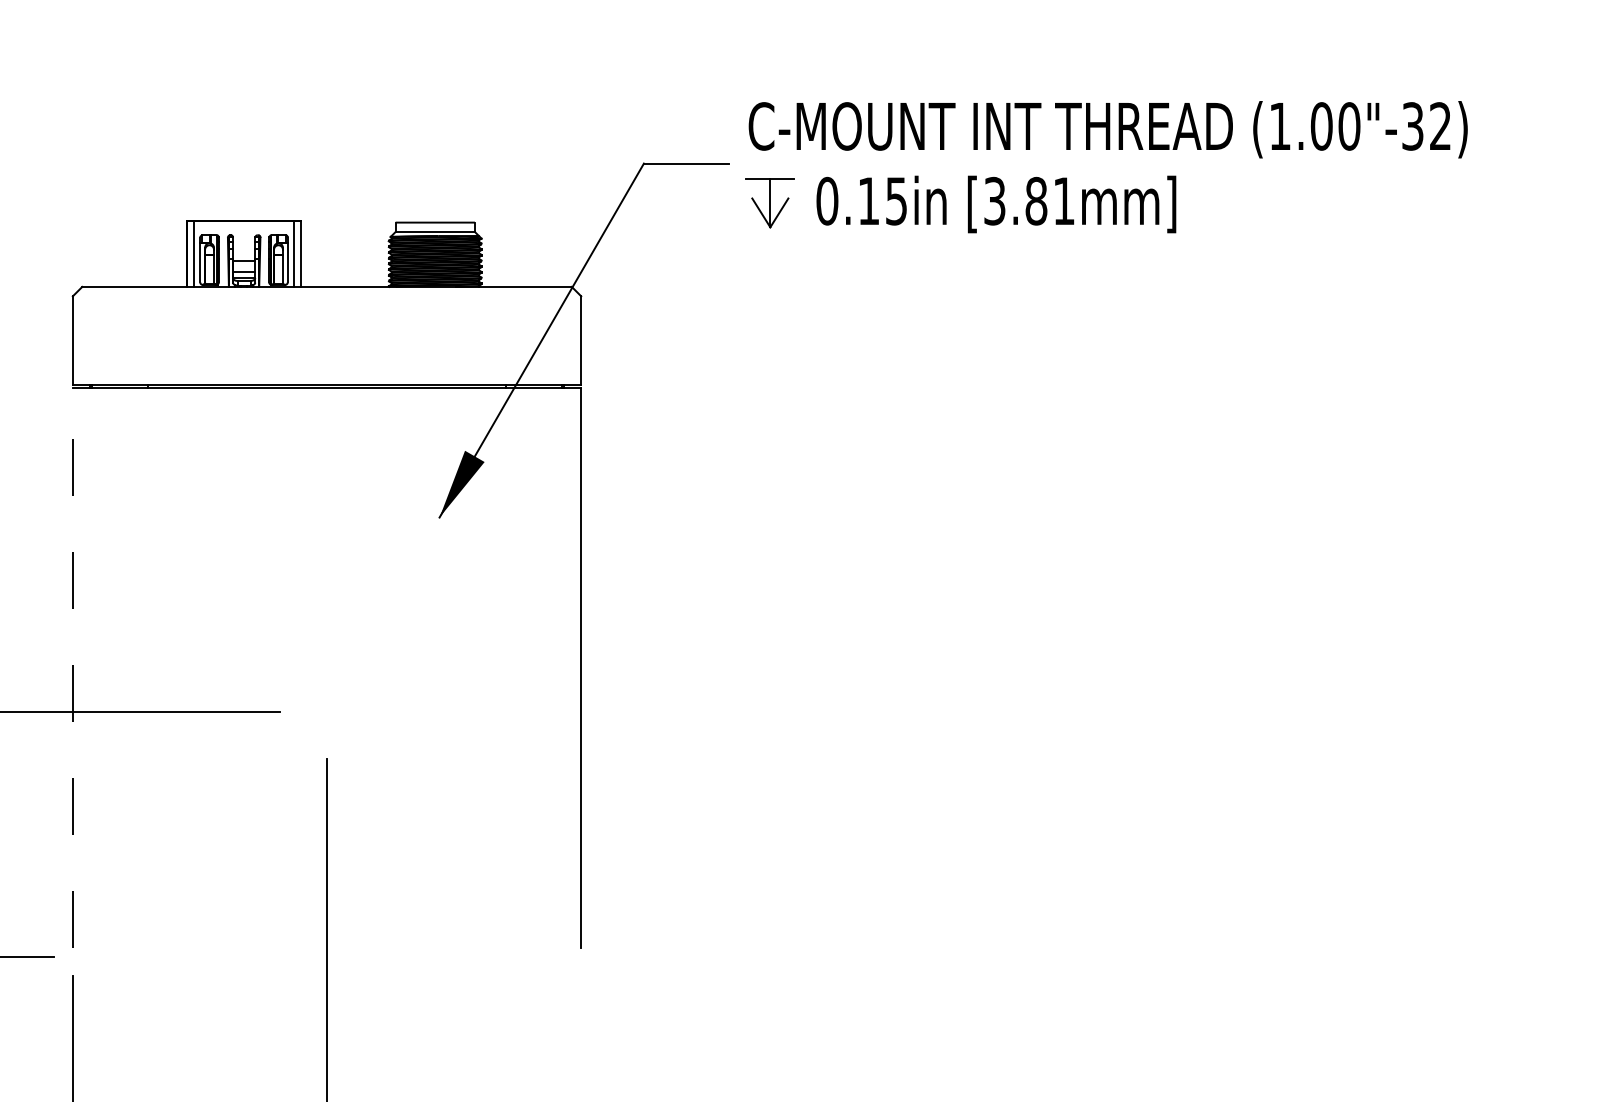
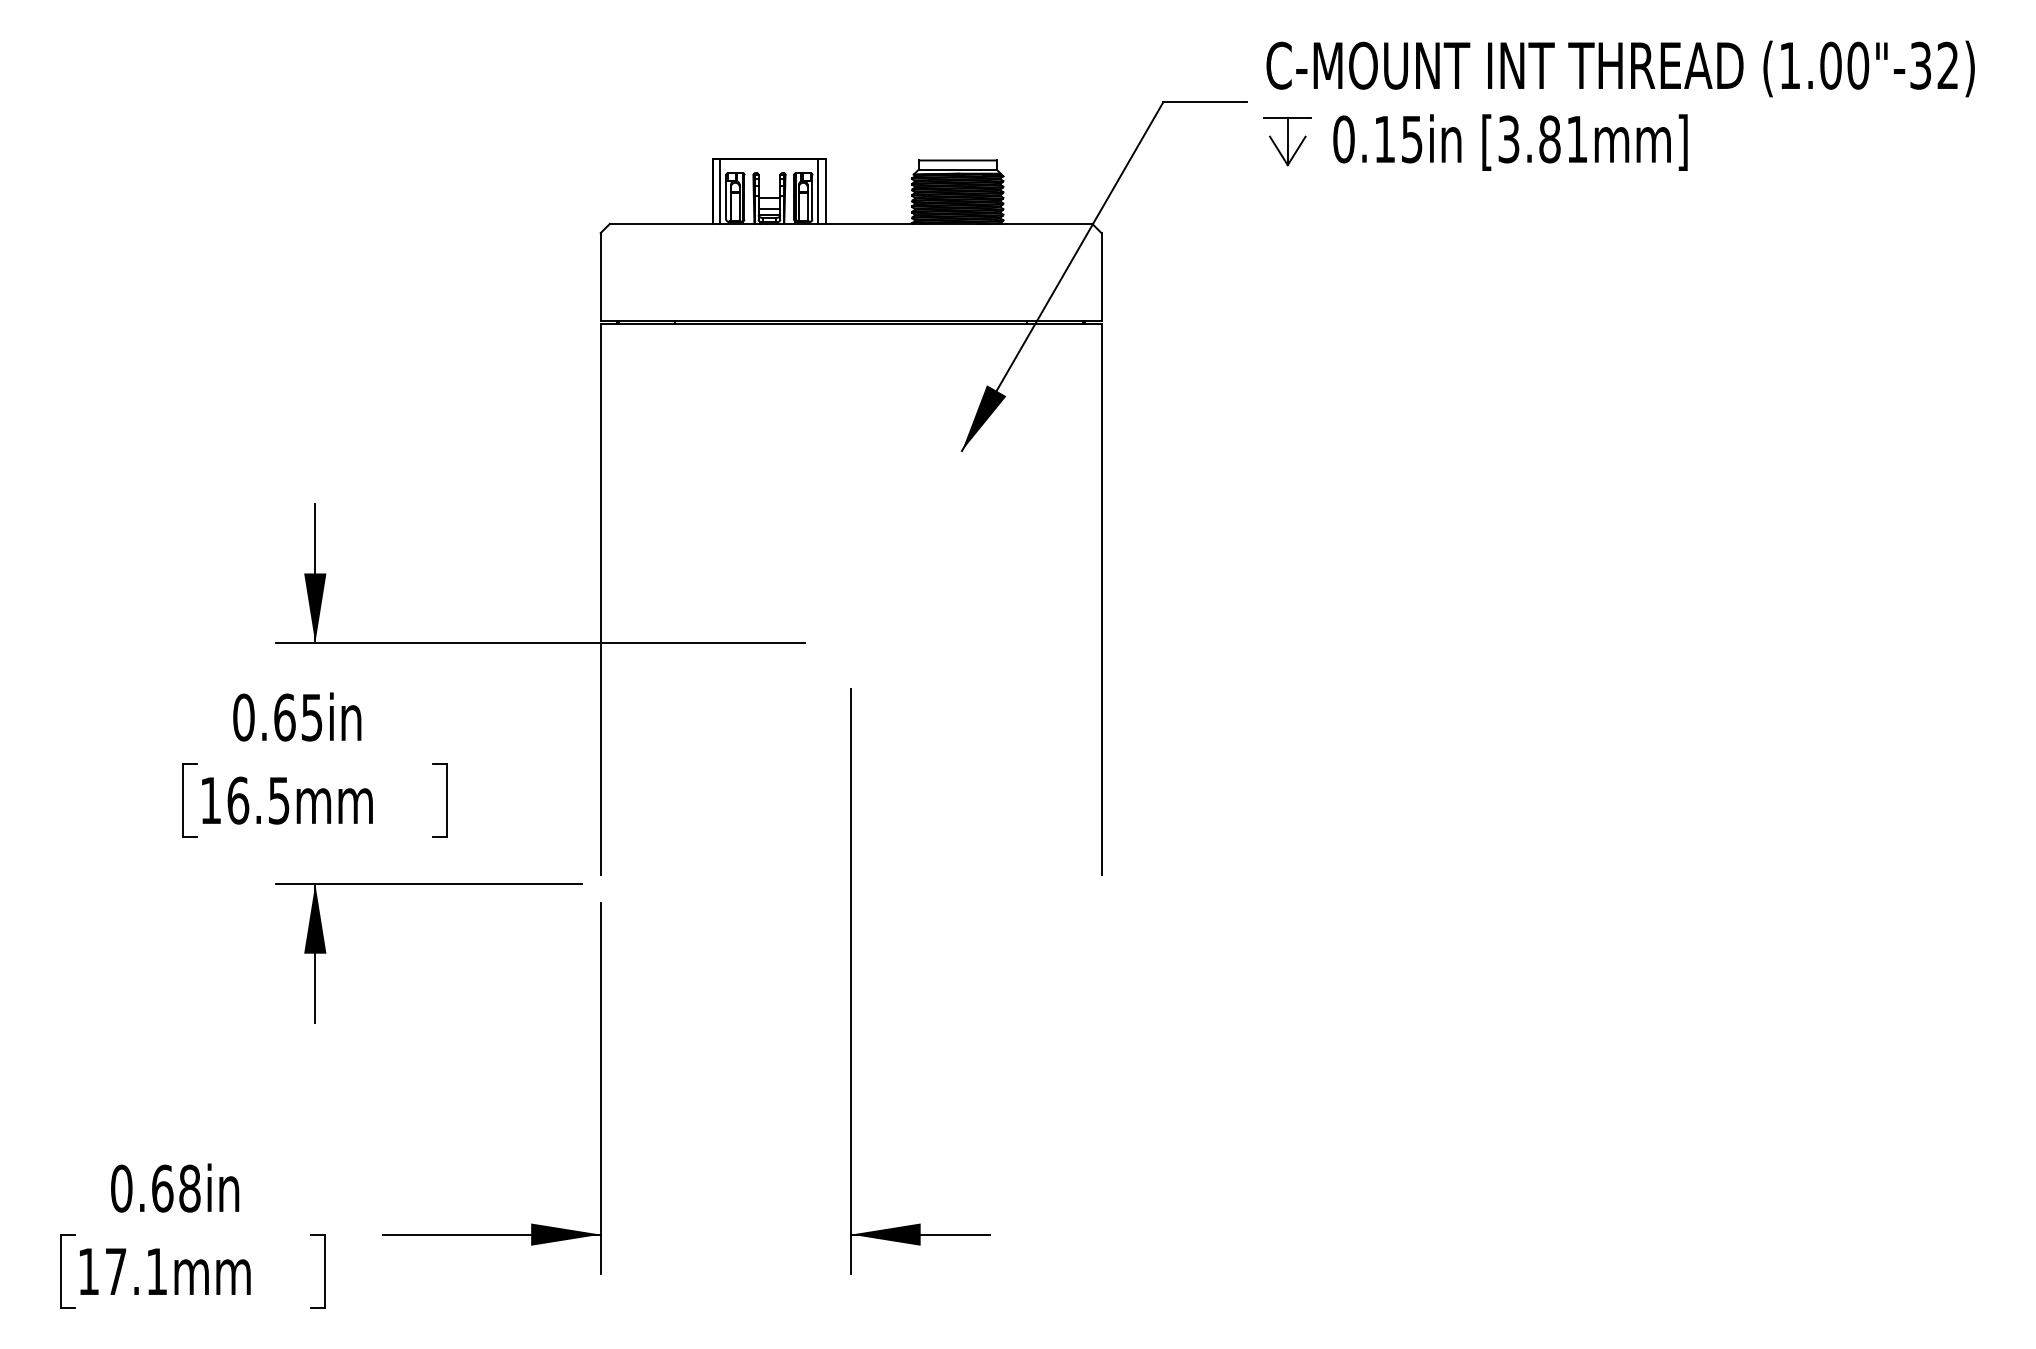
line: (72, 668) -> (600, 599), dashed -> solid

